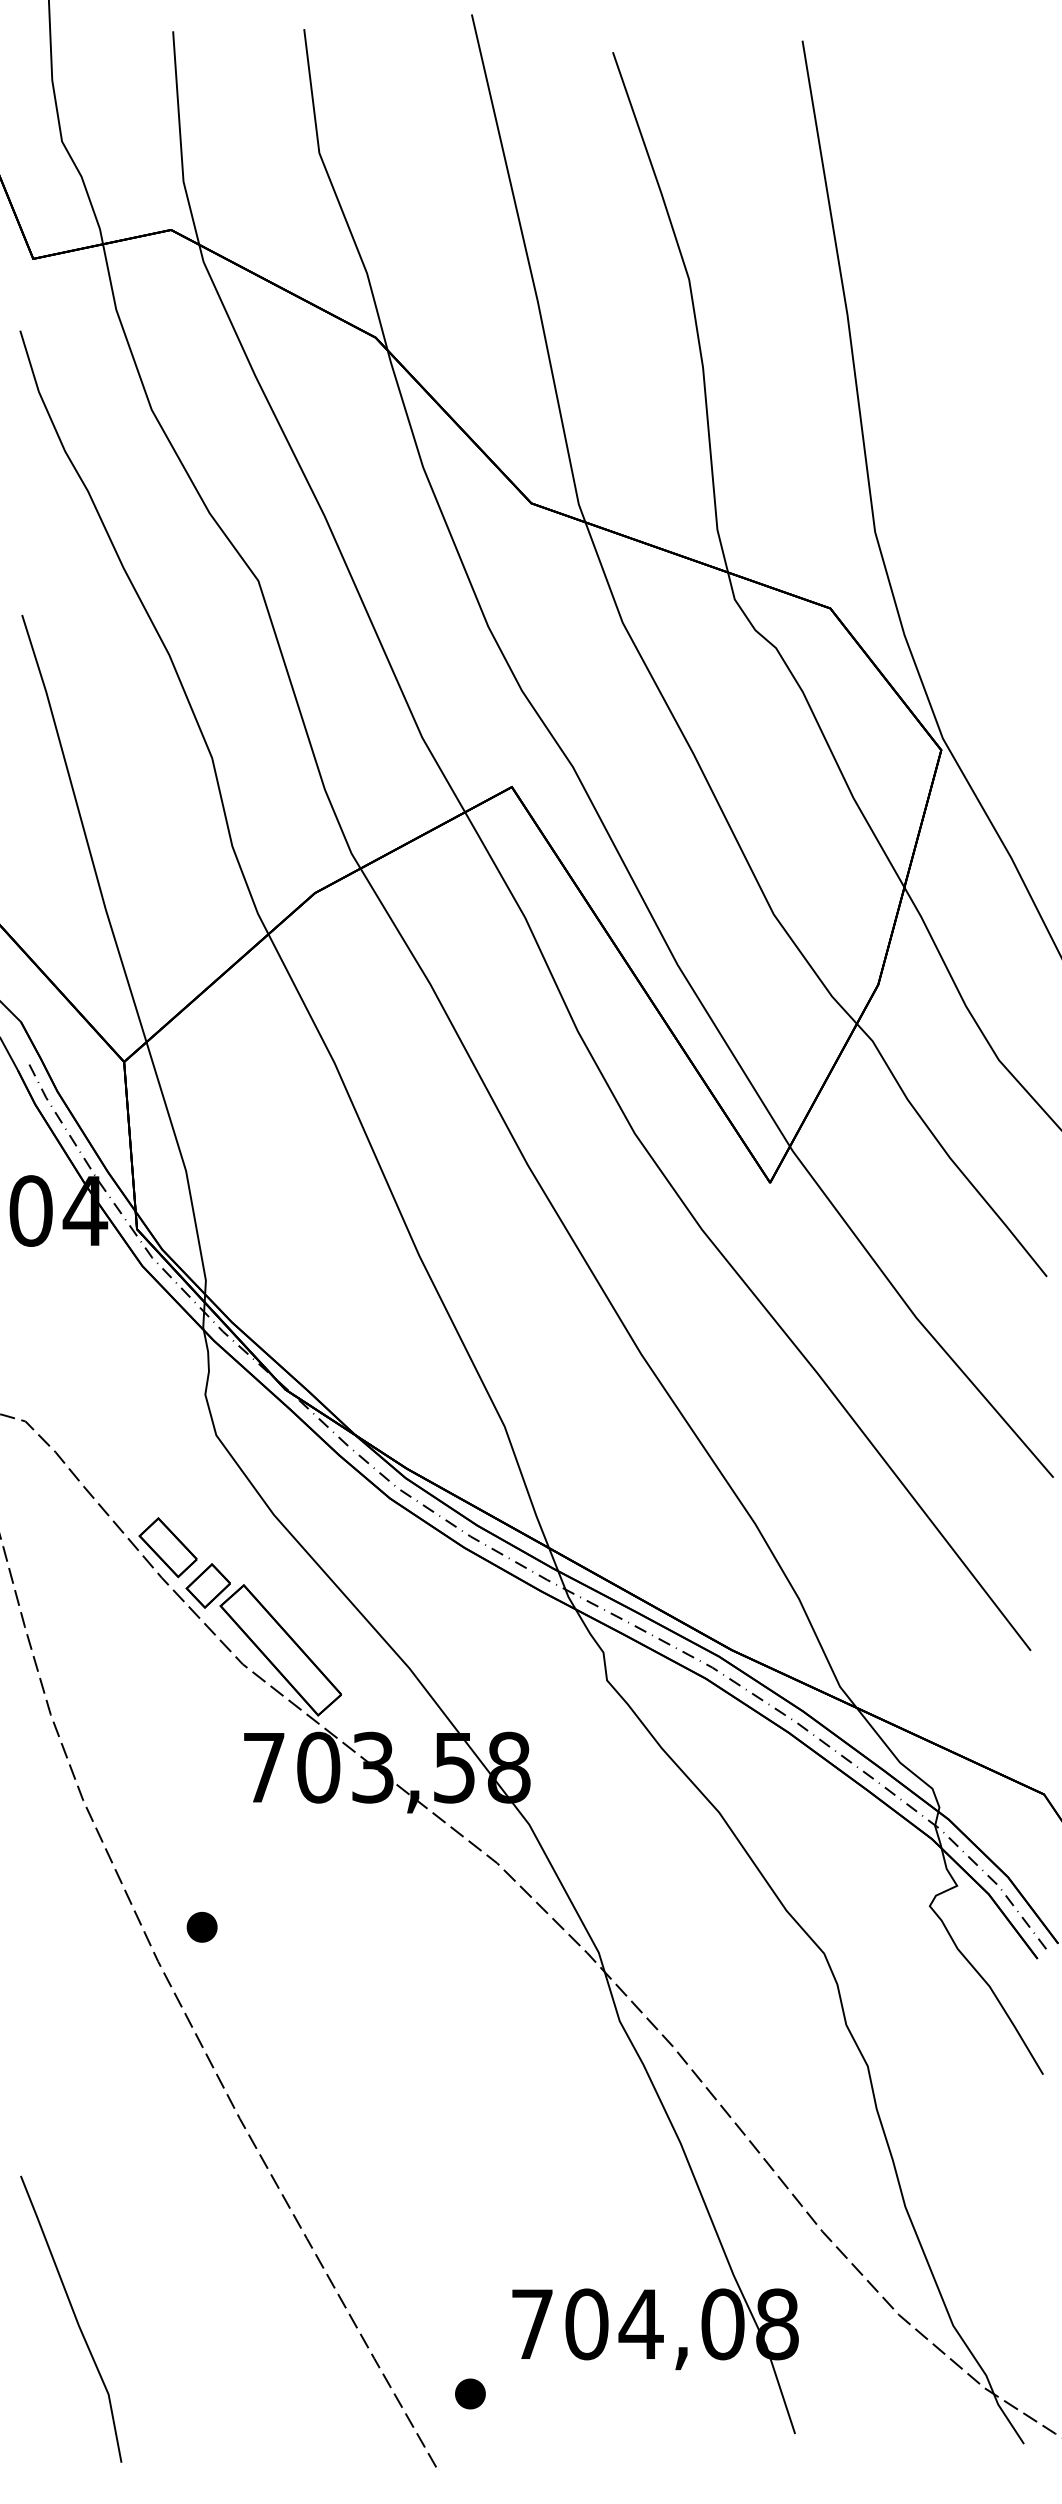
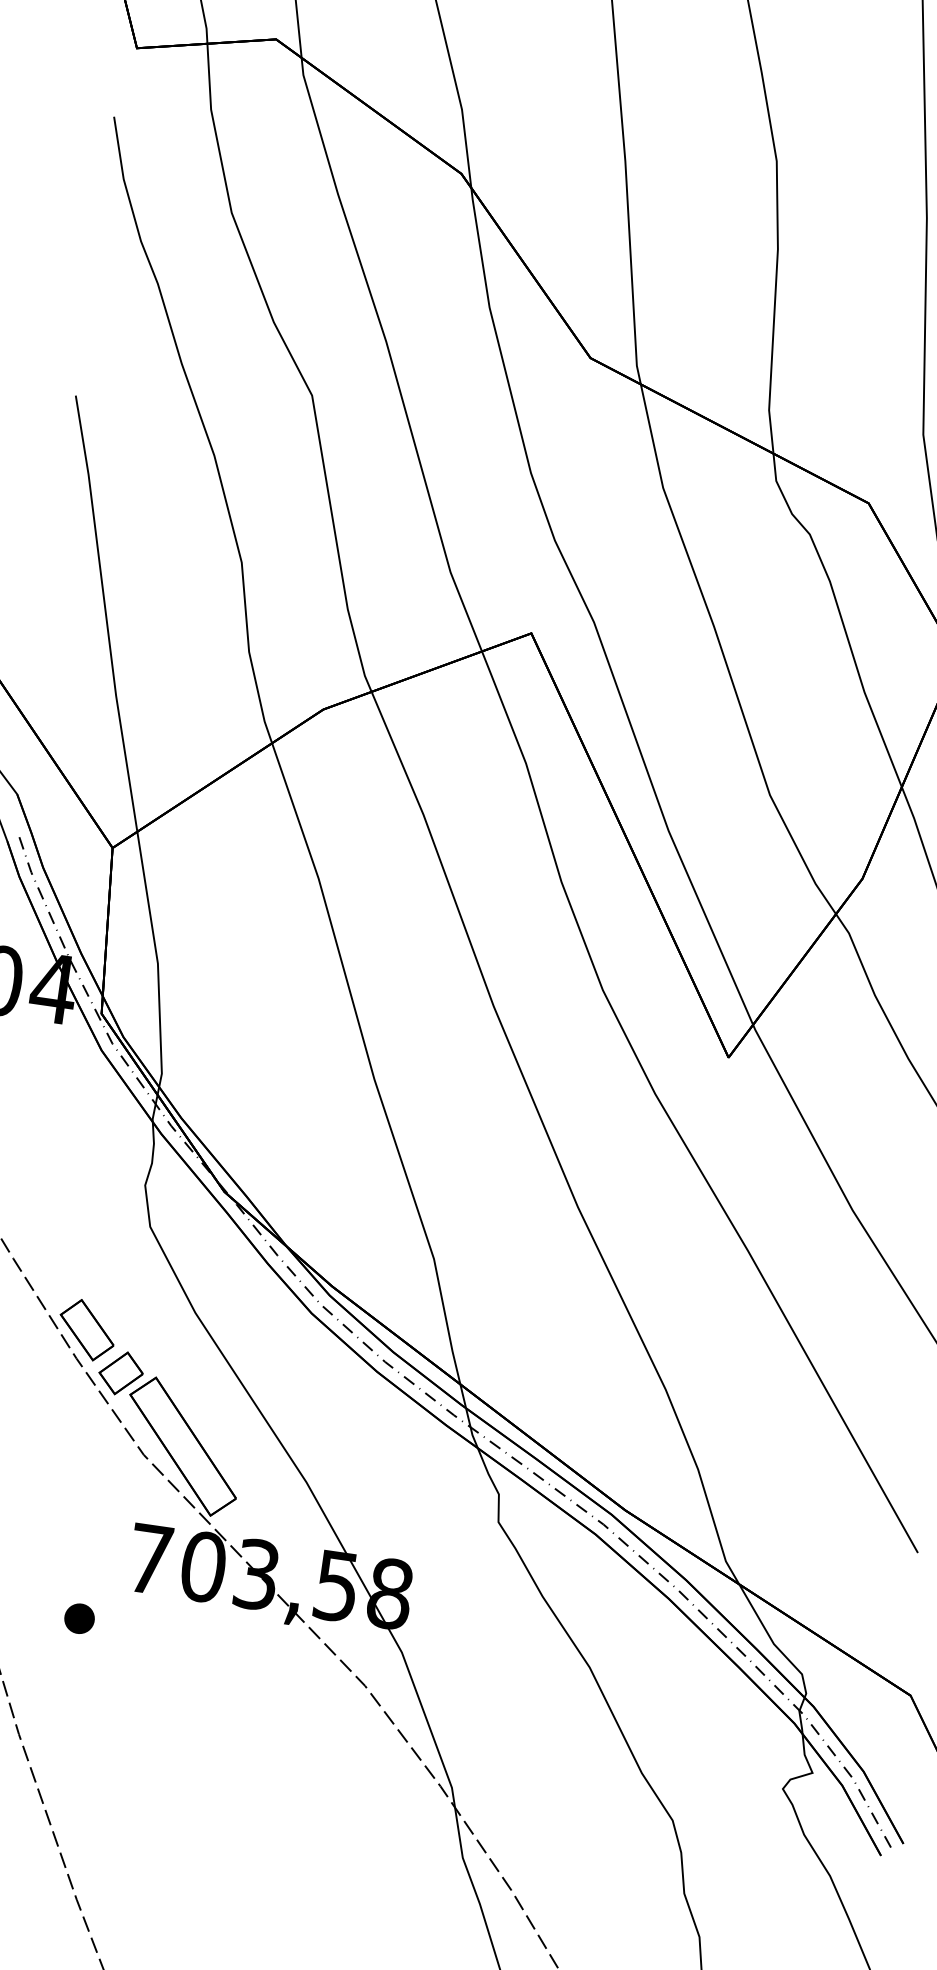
part: (201, 1927) -> (78, 1618), moved

